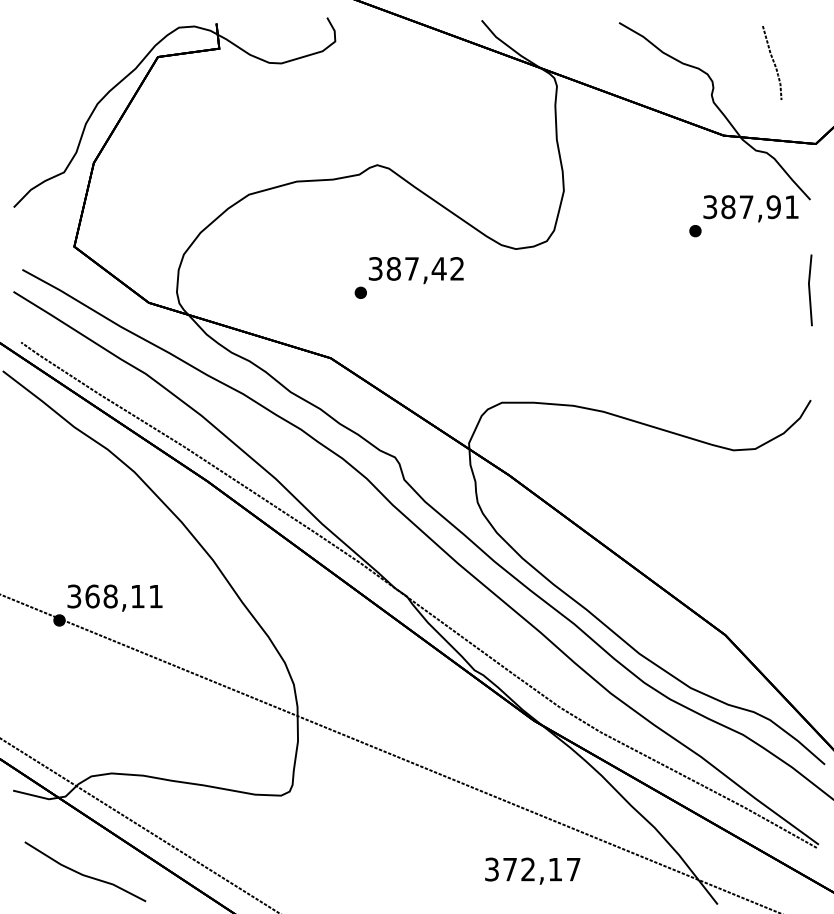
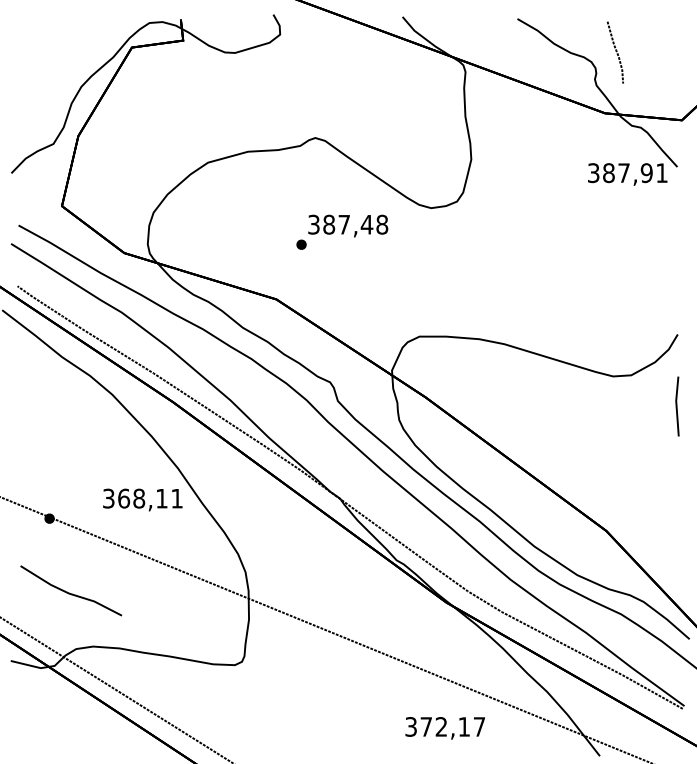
curve: (772, 61) -> (615, 51), moved
part: (695, 231) -> (581, 193), removed
text: (457, 268) -> (382, 224), 387,42 -> 387,48
line: (810, 290) -> (677, 406), moved
text: (114, 597) -> (142, 499), moved
line: (85, 874) -> (71, 593), moved

